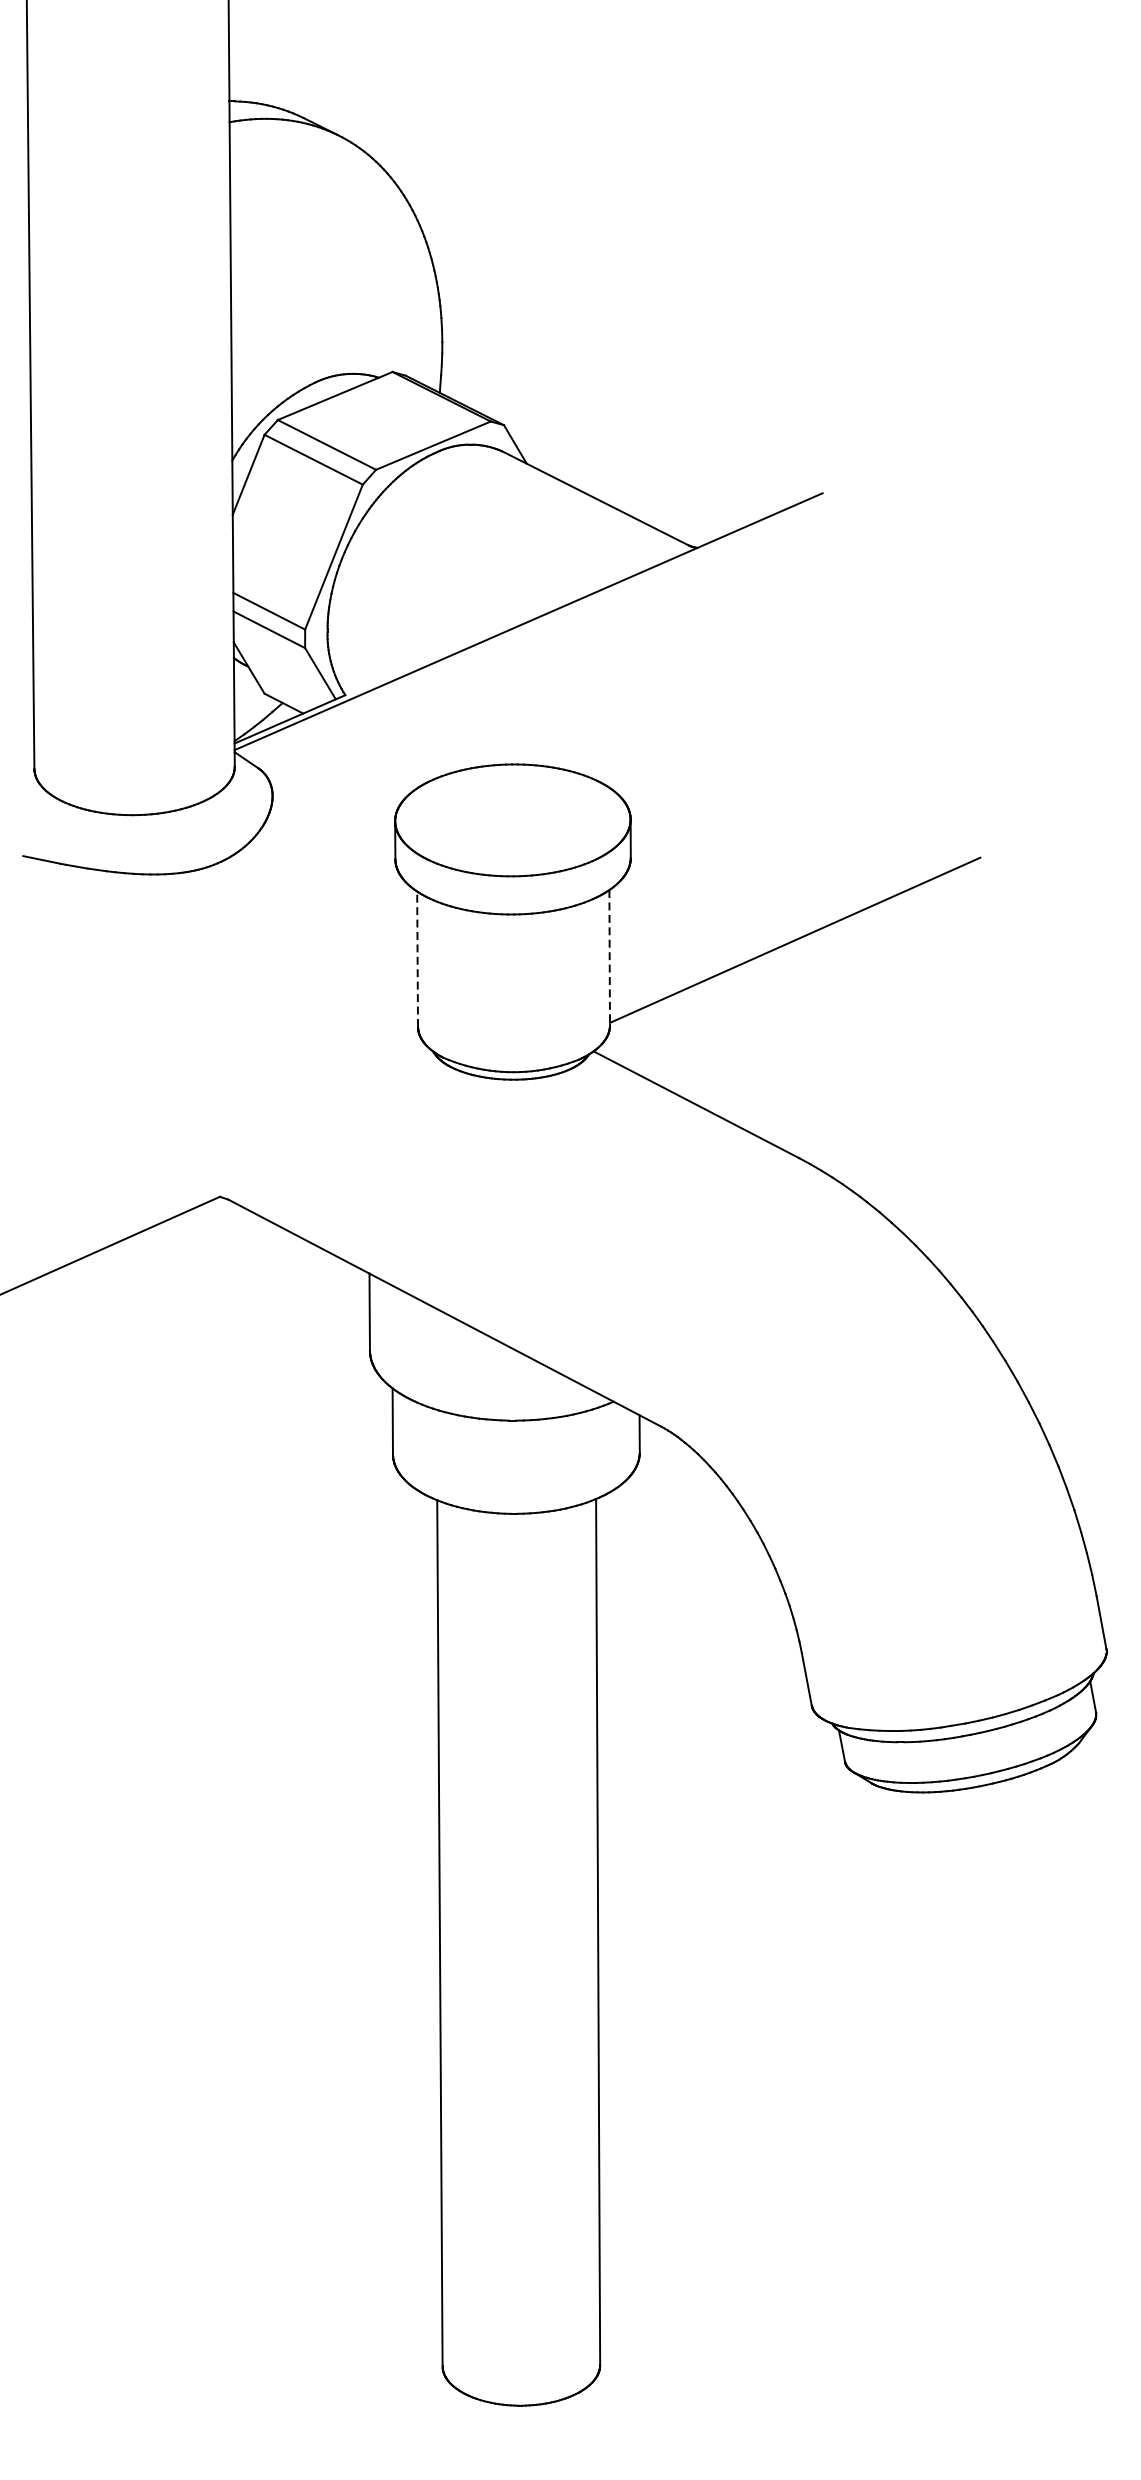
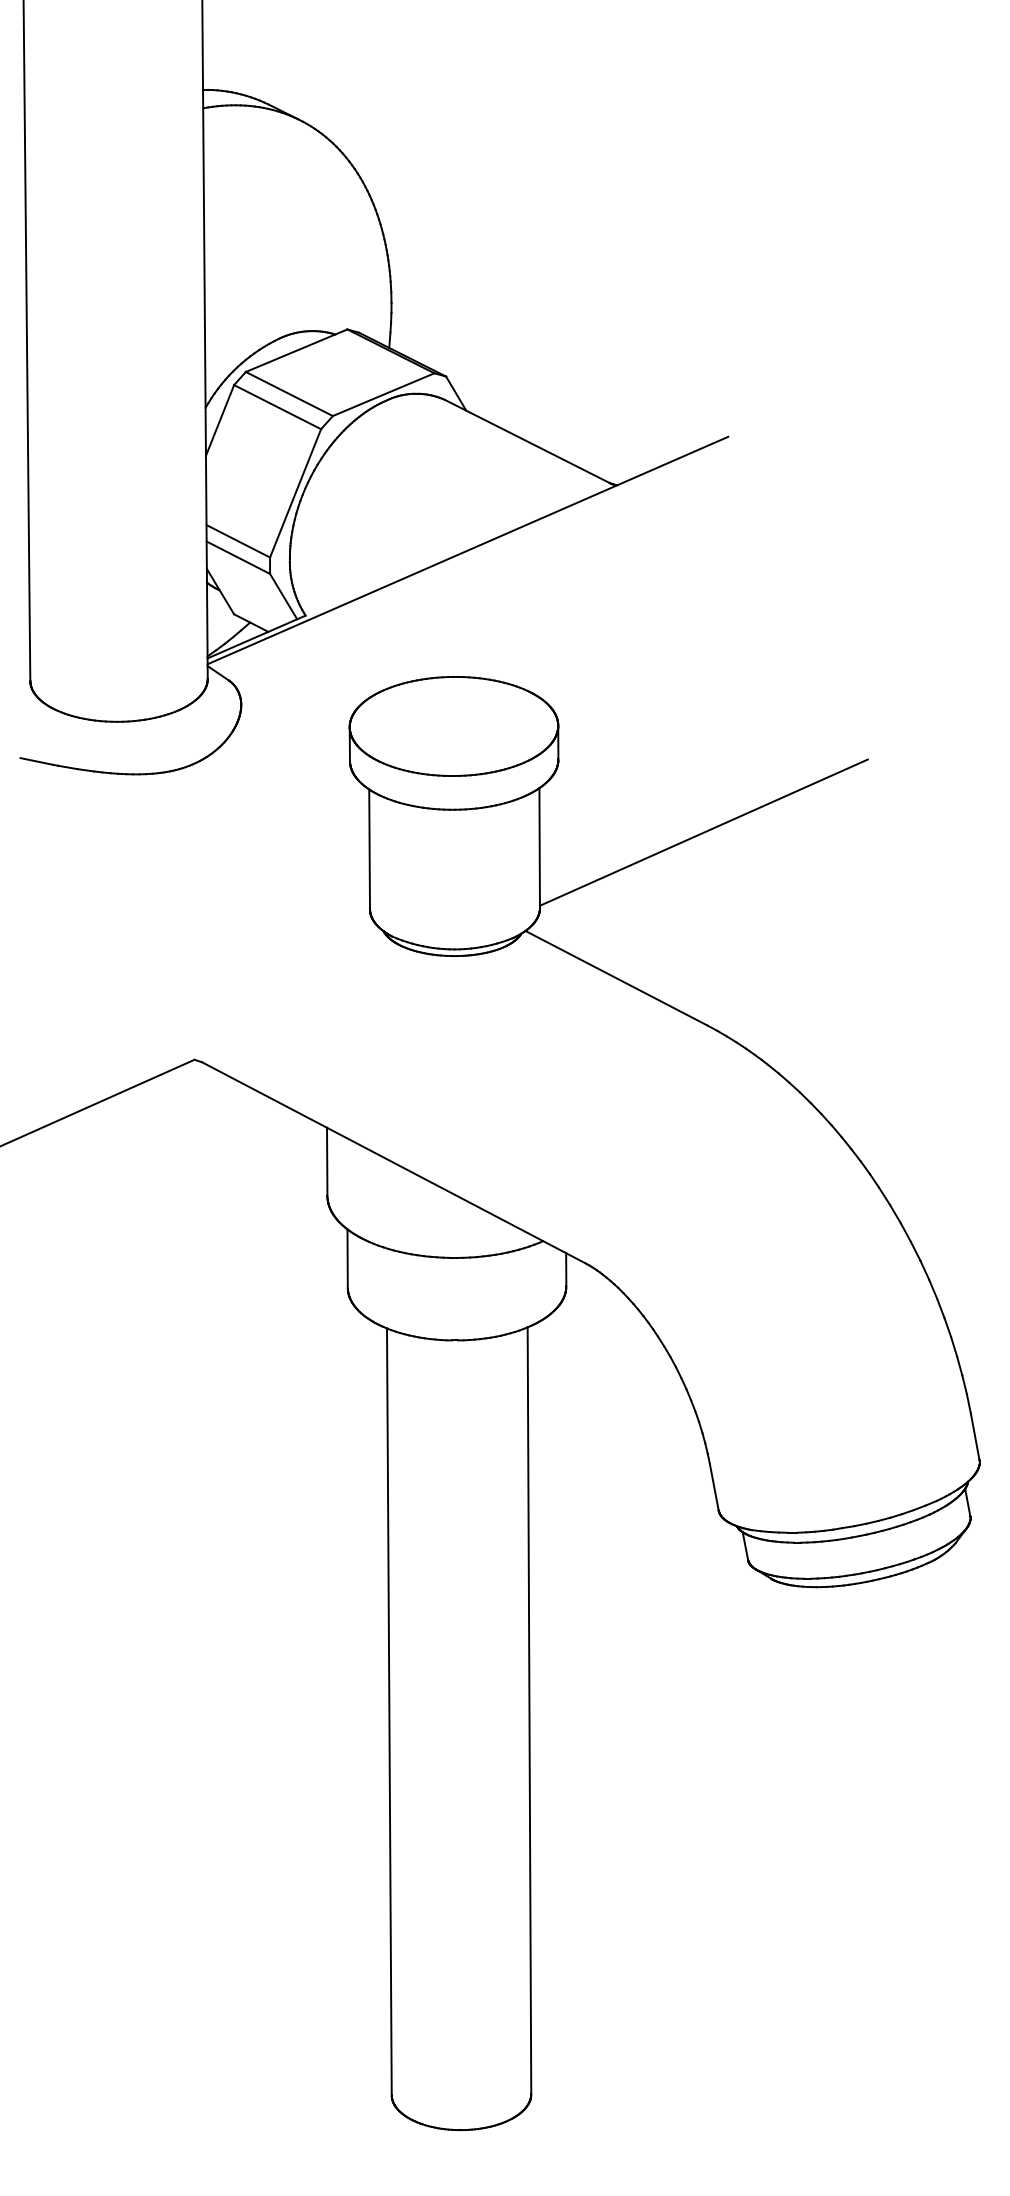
line: (609, 958) -> (539, 848), dashed -> solid
line: (417, 959) -> (369, 849), dashed -> solid

